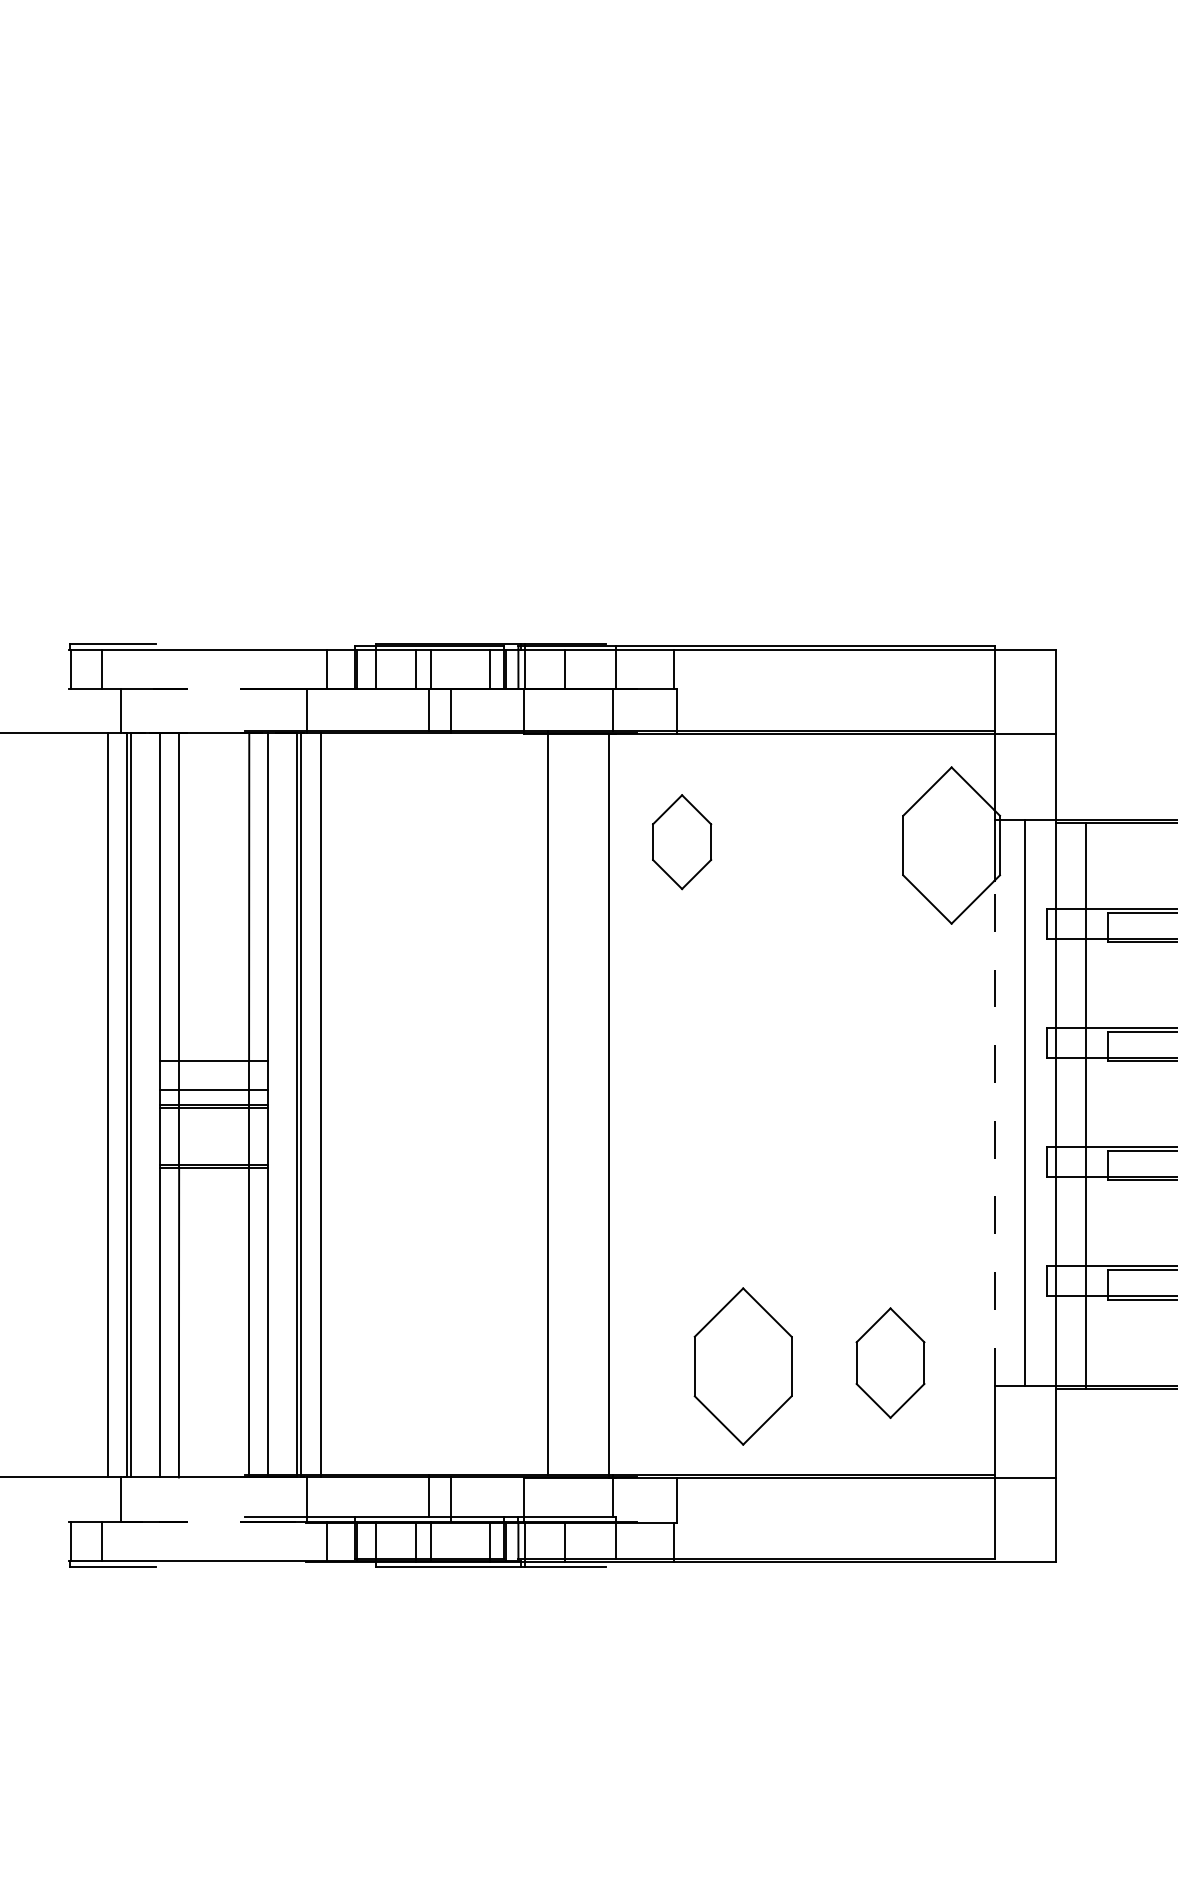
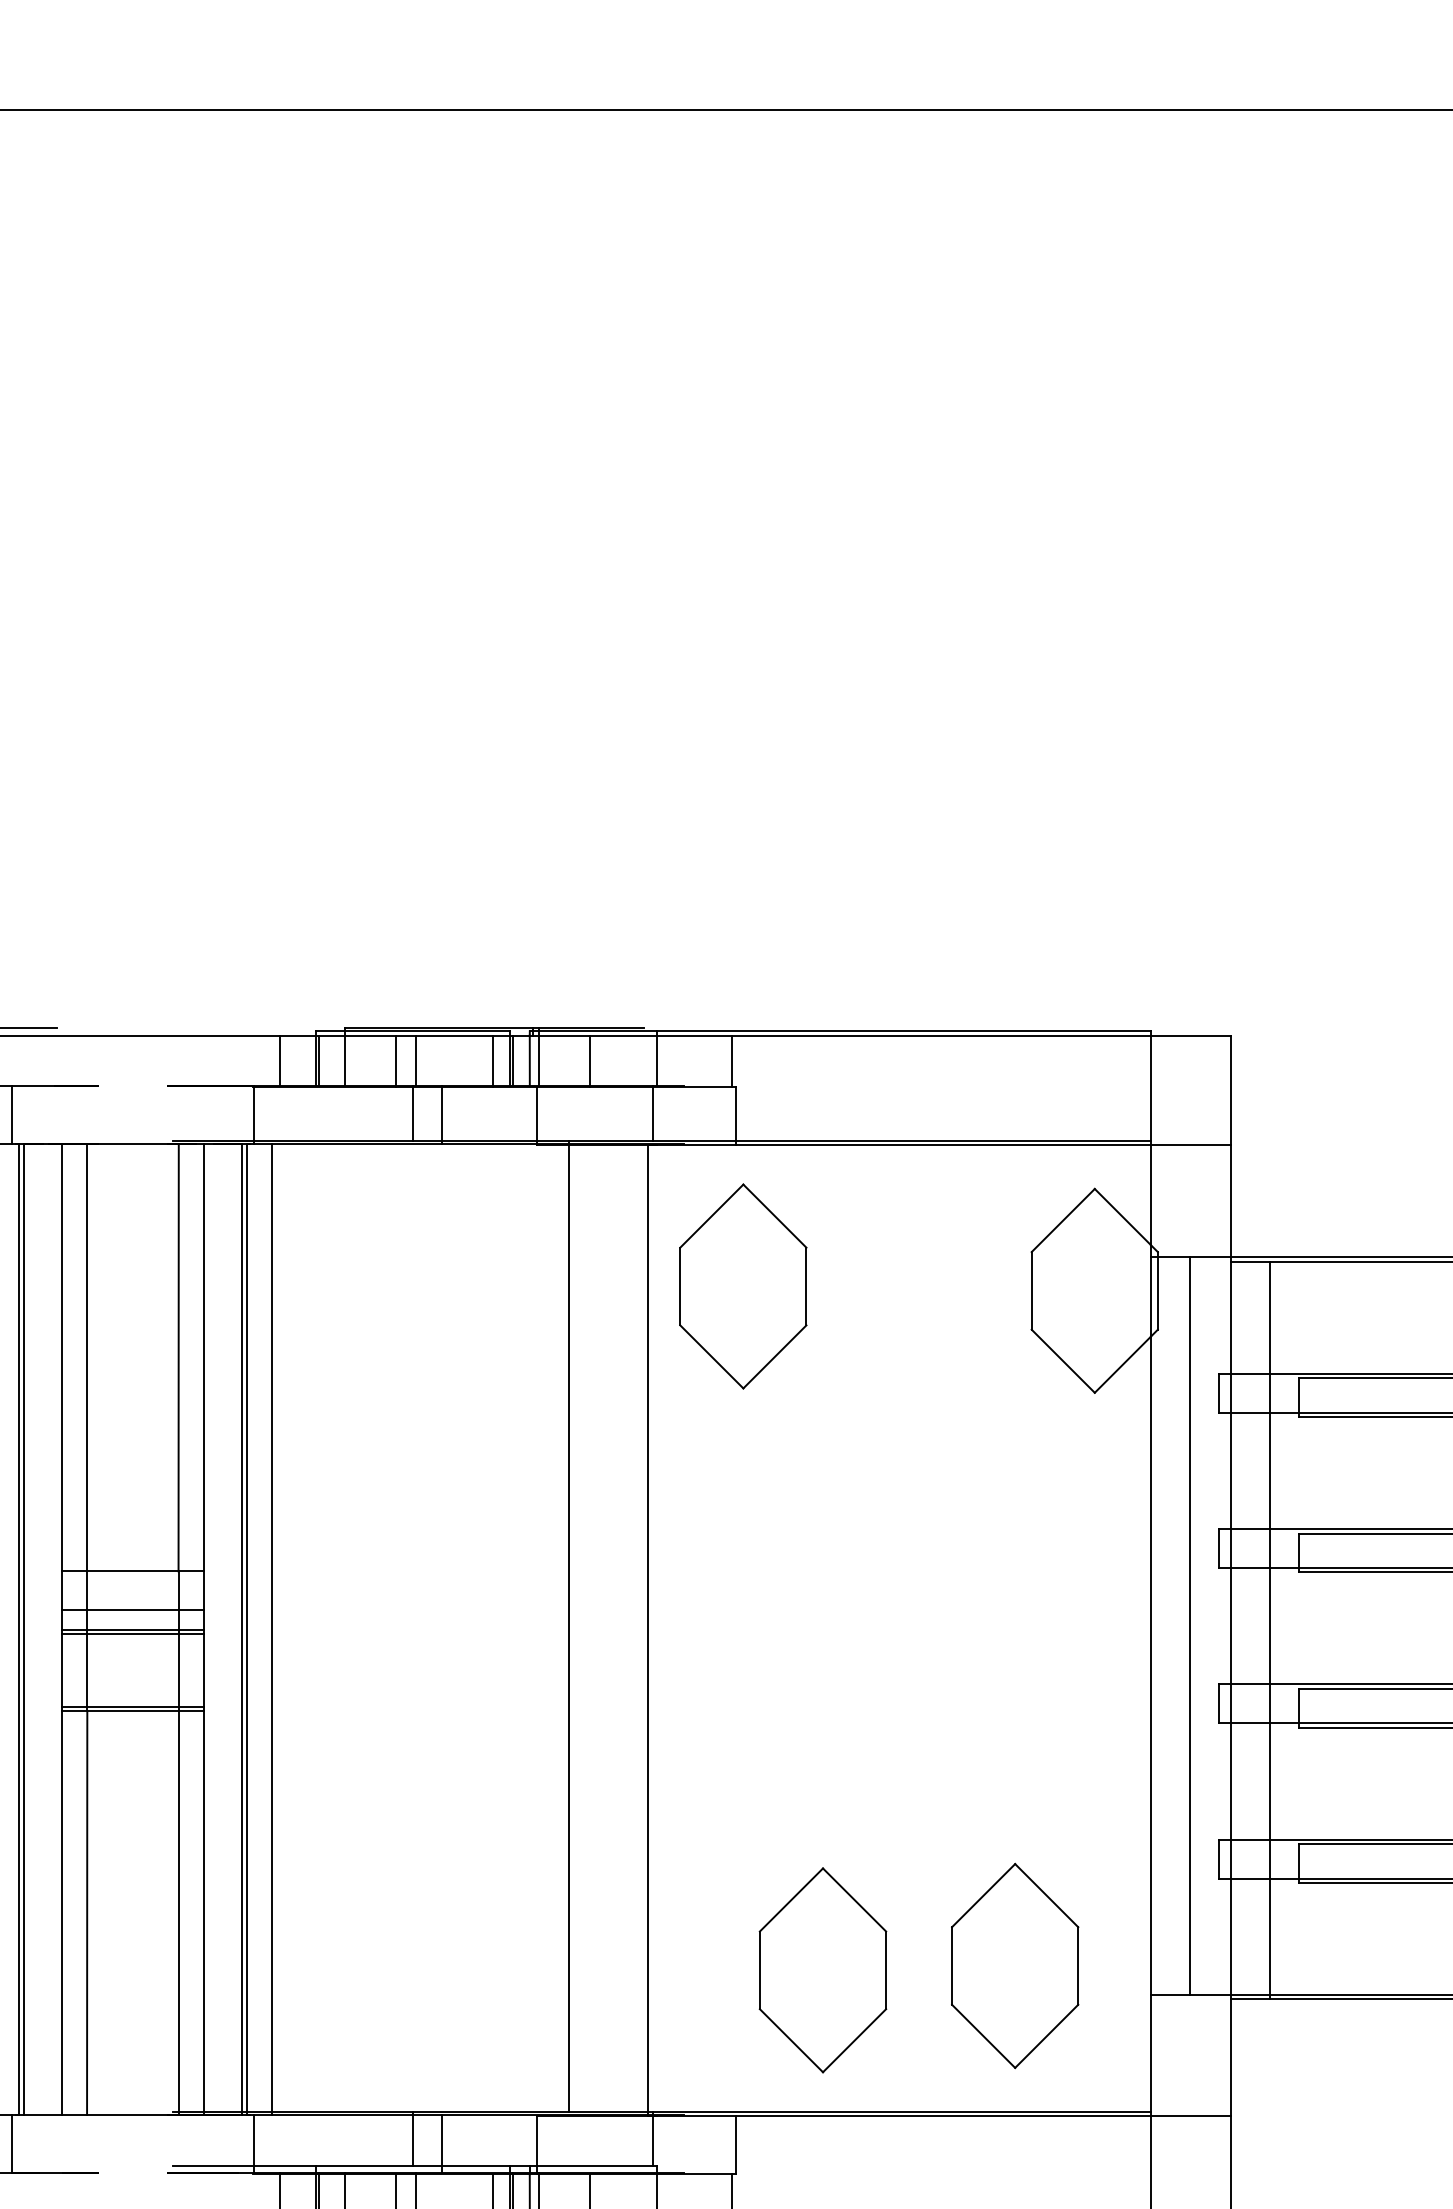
part: (681, 841) -> (742, 1285), size x1.67
line: (994, 1132) -> (1150, 1665), dashed -> solid
part: (890, 1362) -> (1015, 1965), size x1.43

